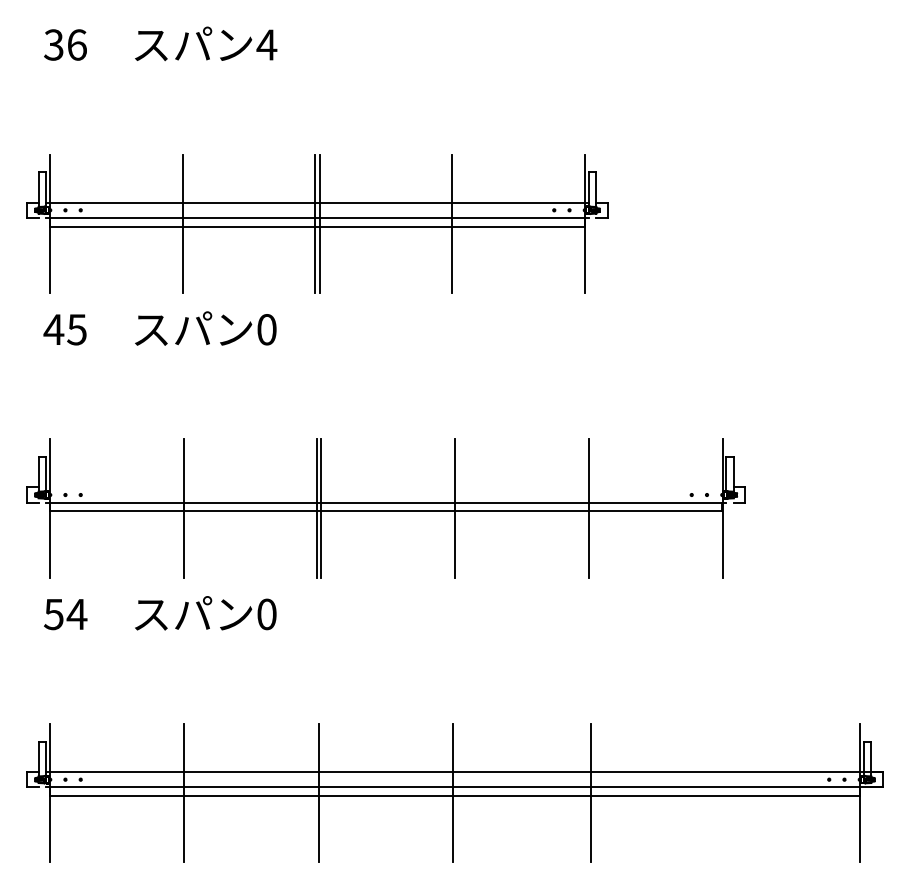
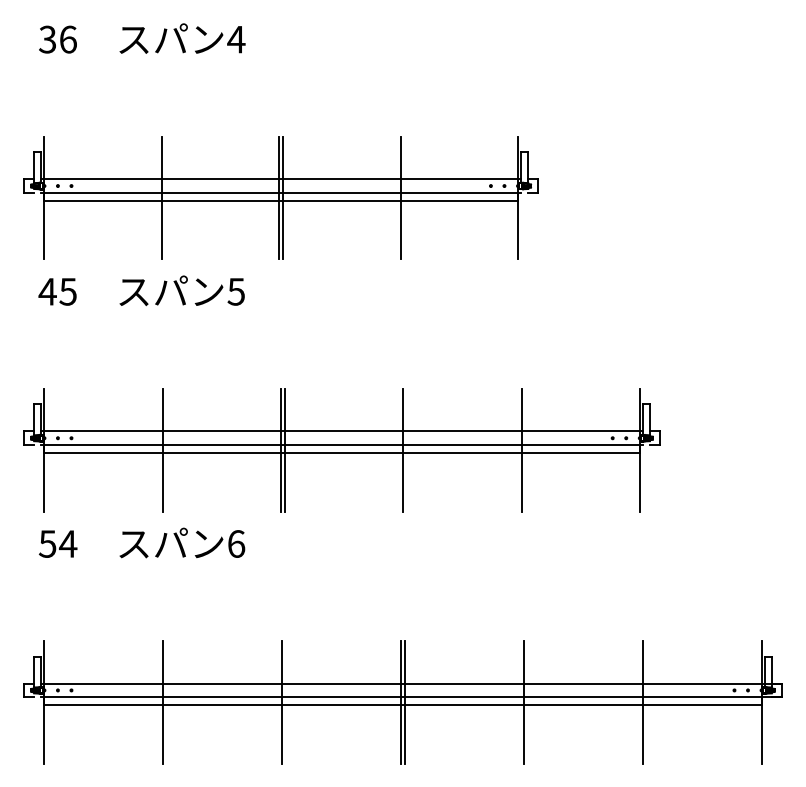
text: (266, 329) -> (236, 291), 0 -> 5
line: (386, 487) -> (342, 431), added
text: (266, 614) -> (236, 544), 0 -> 6
line: (457, 793) -> (405, 702), added
line: (725, 793) -> (642, 702), added

